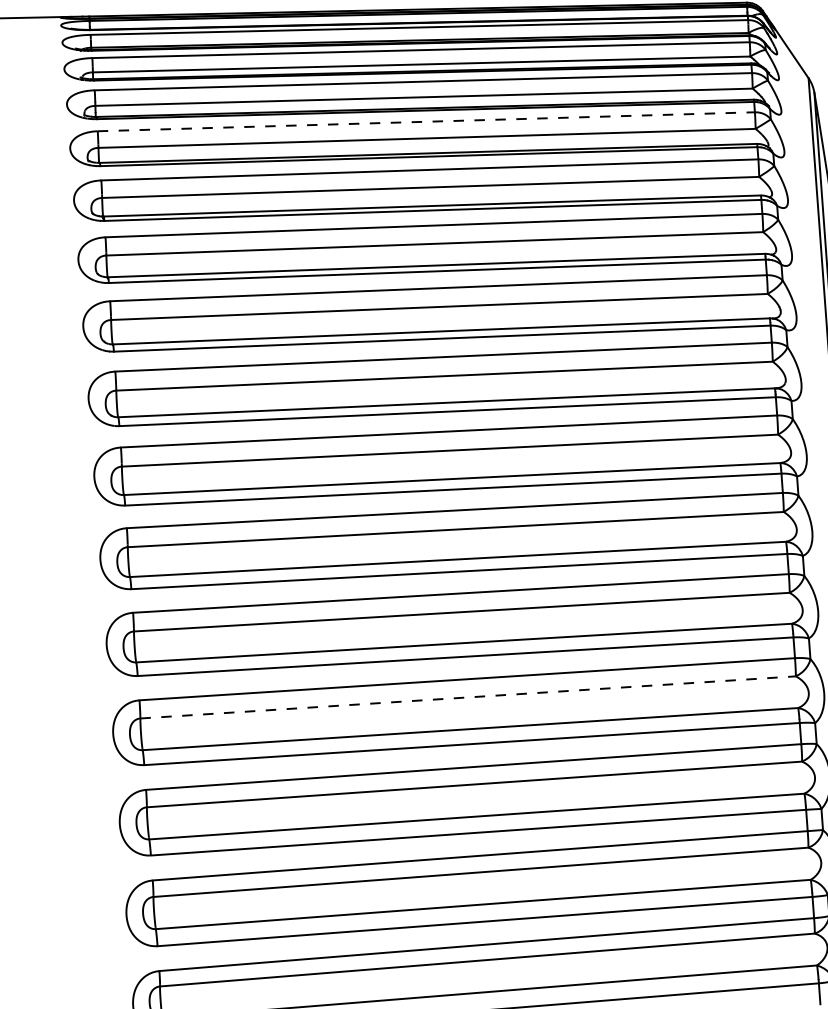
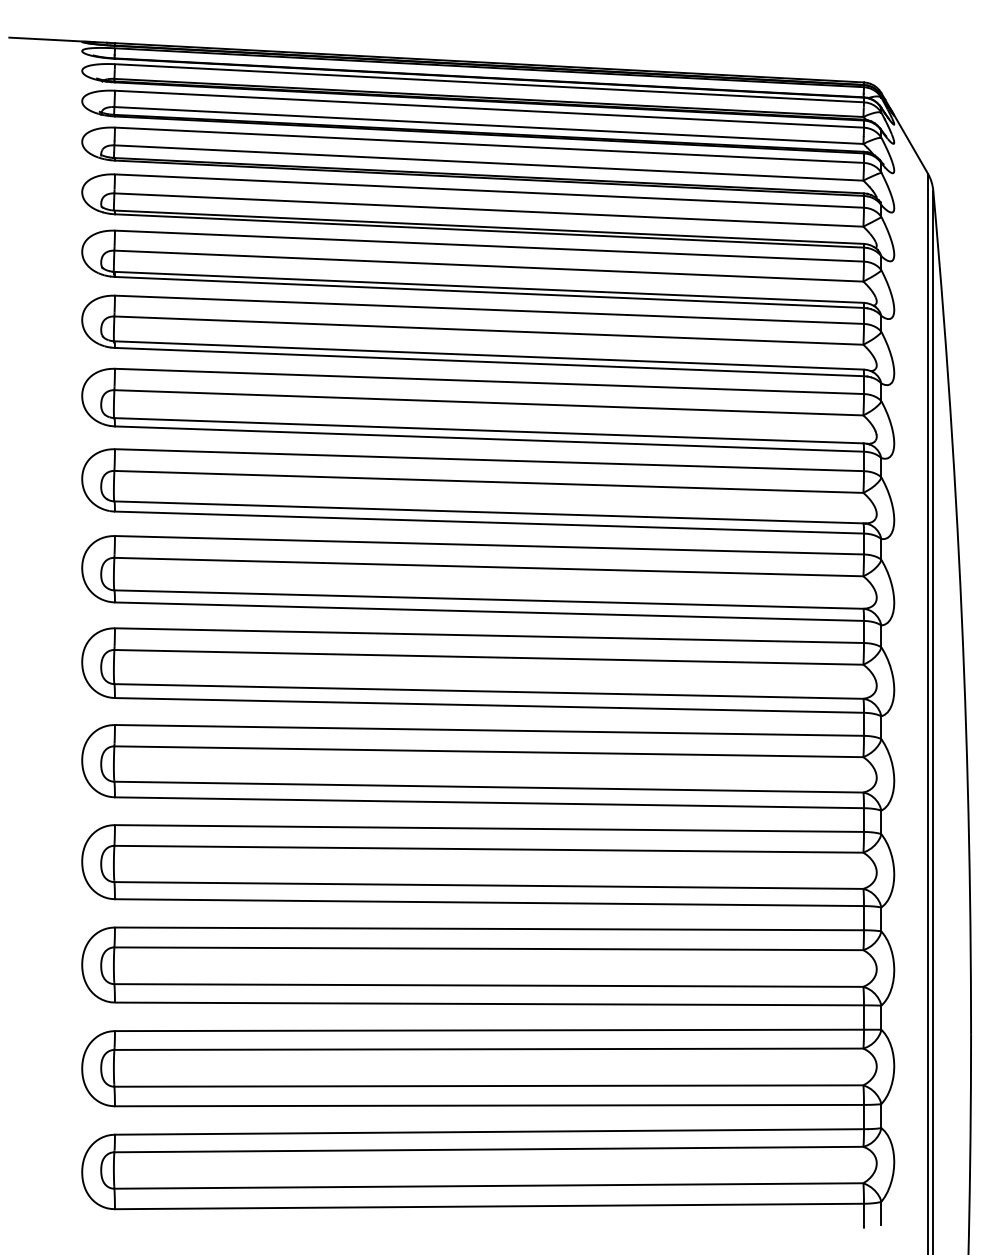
line: (426, 122) -> (489, 191), dashed -> solid
line: (467, 697) -> (488, 849), dashed -> solid

